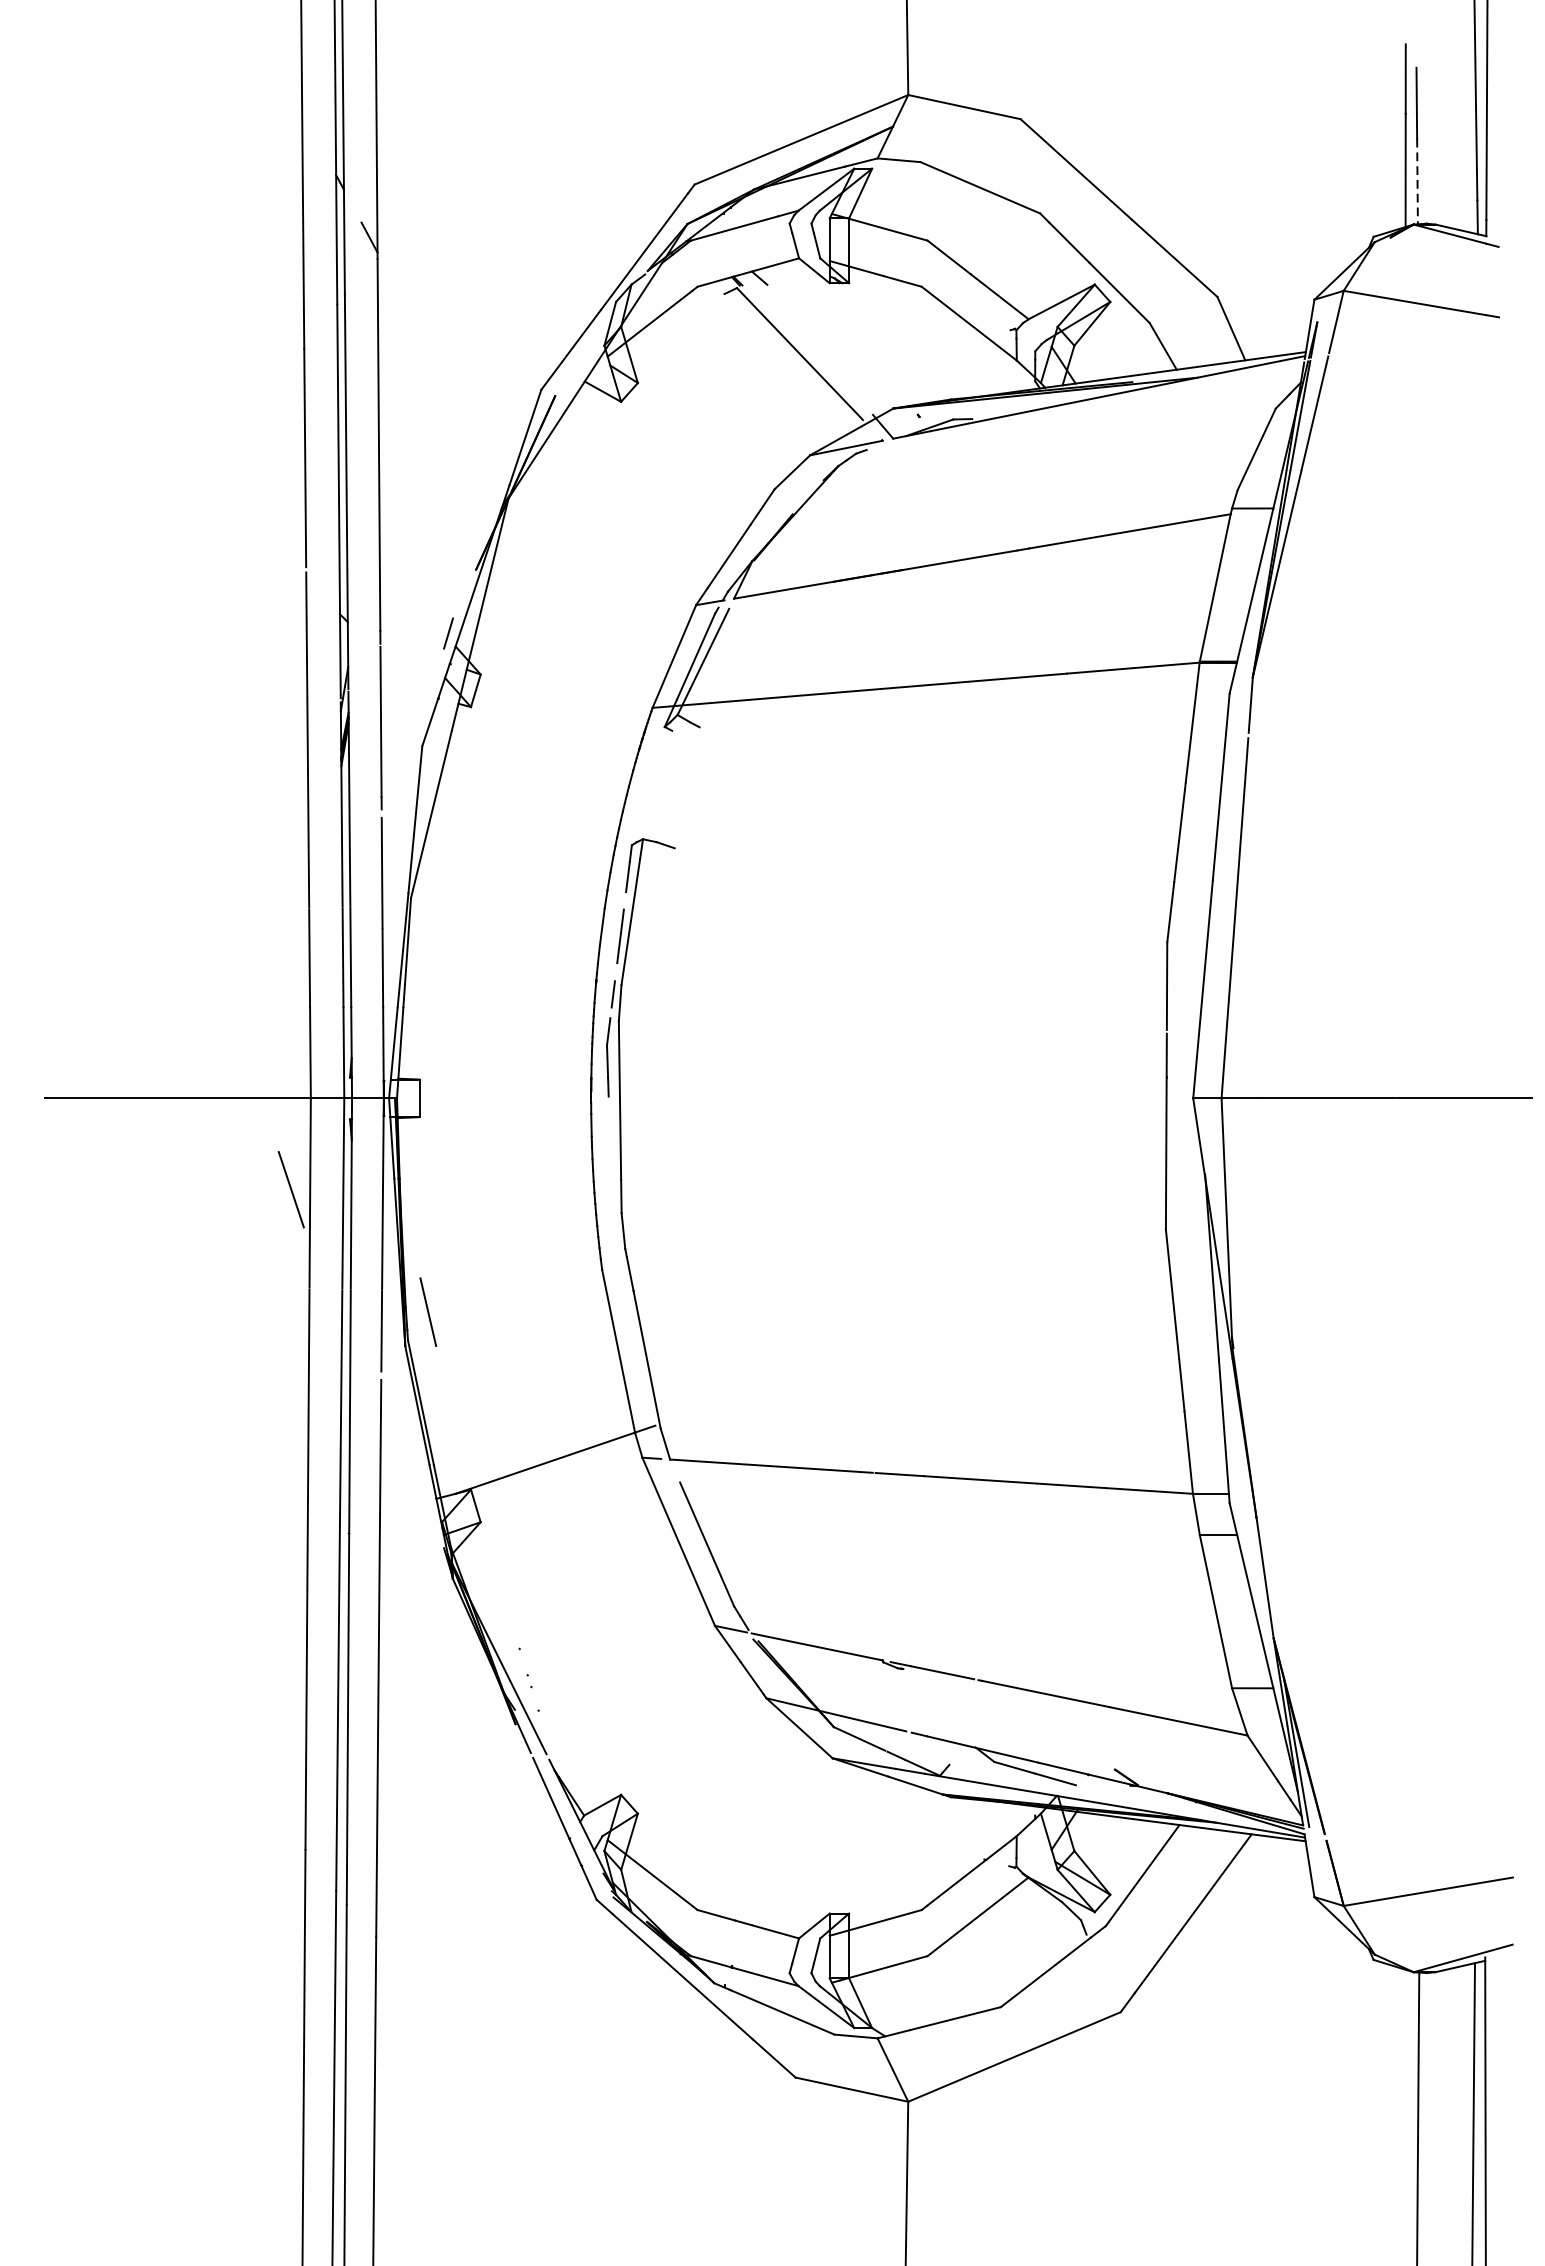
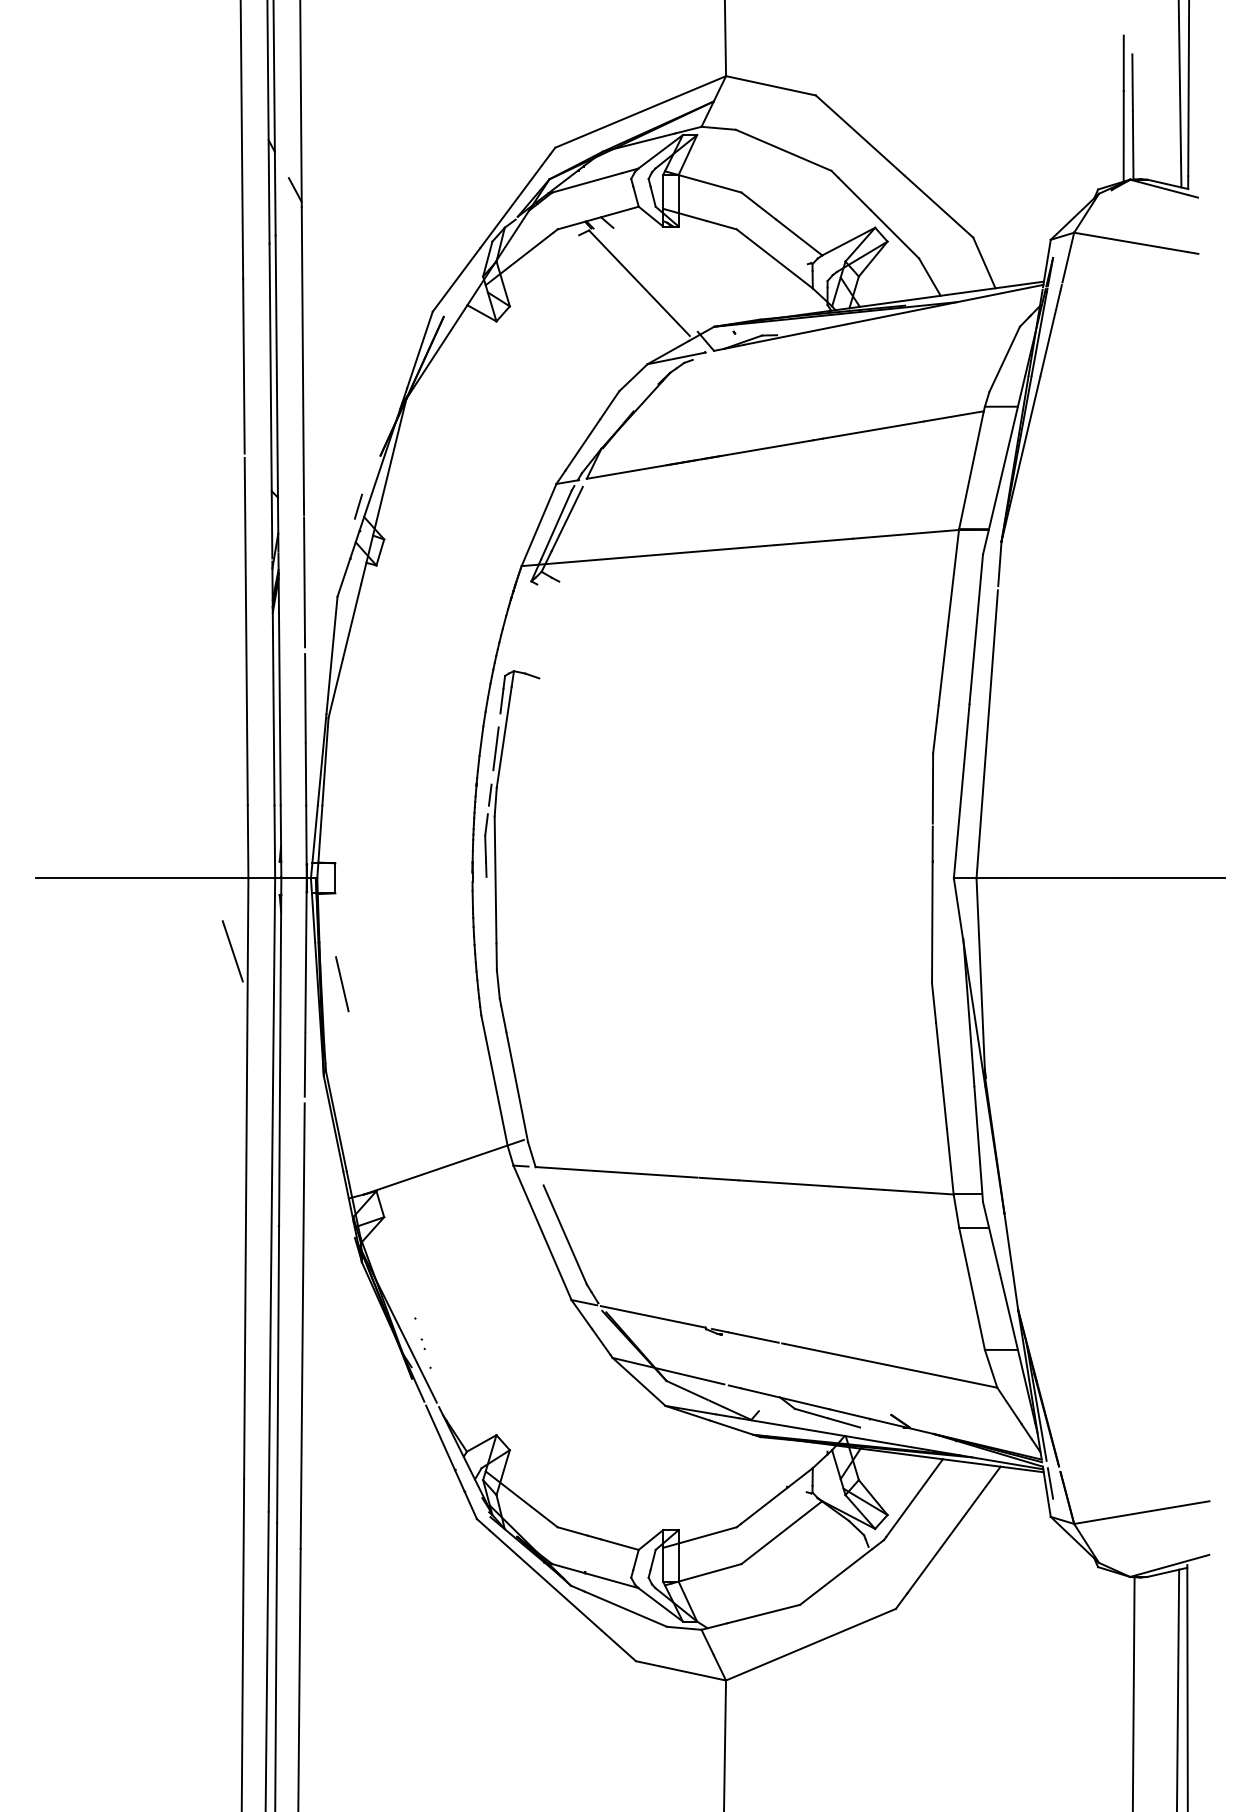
line: (1417, 181) -> (1133, 145), dashed -> solid
line: (428, 1312) -> (342, 984), moved
line: (1314, 1855) -> (1050, 1483), added

